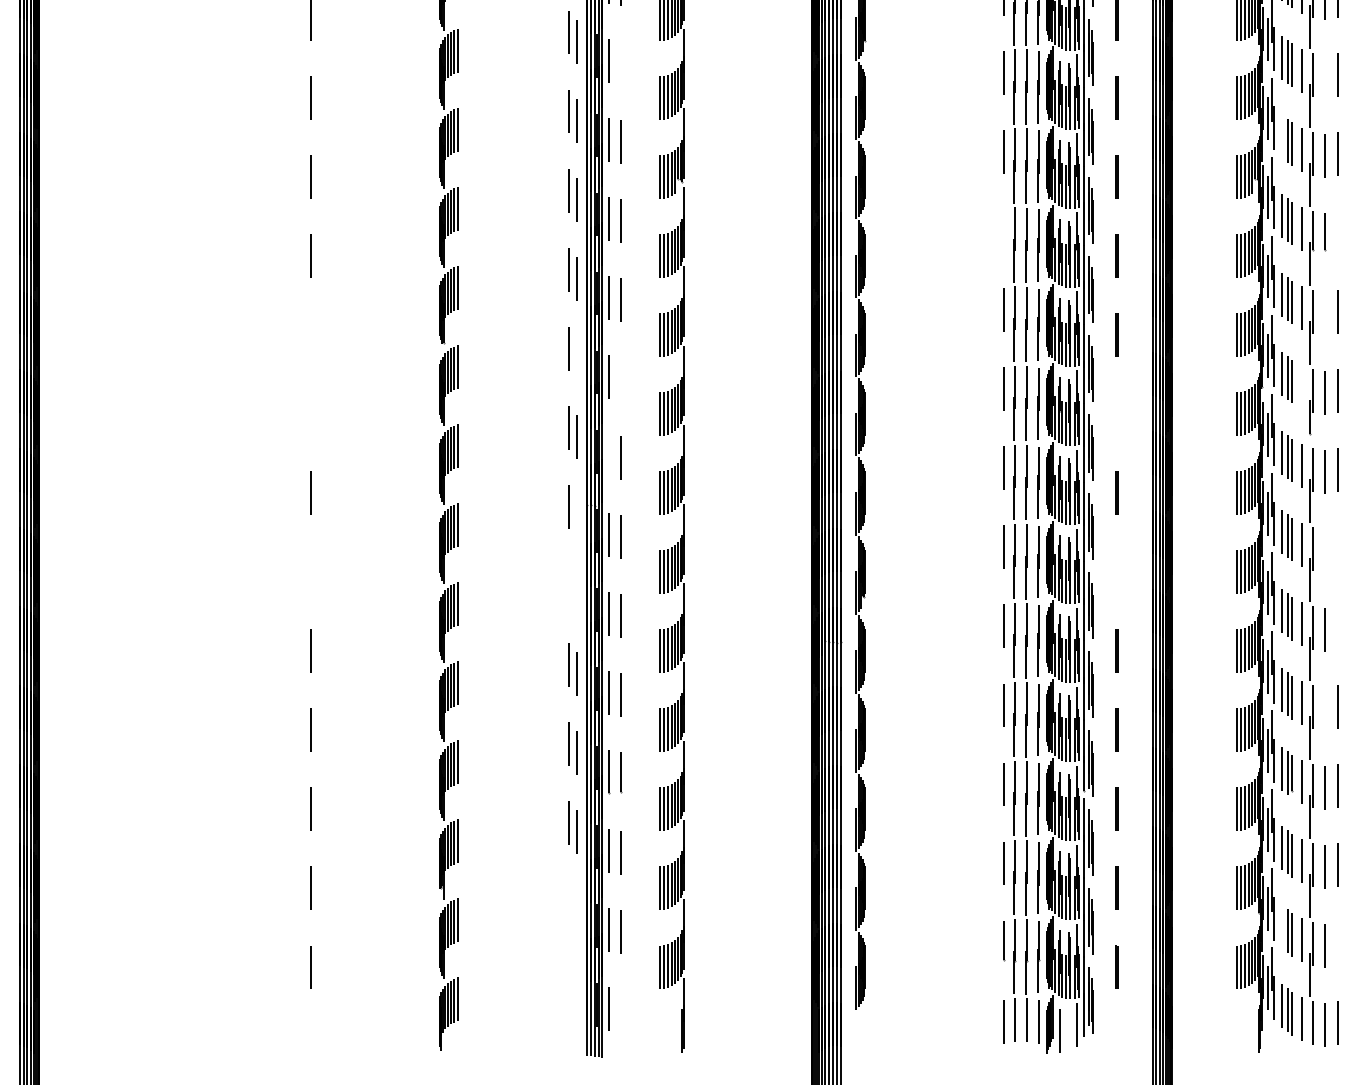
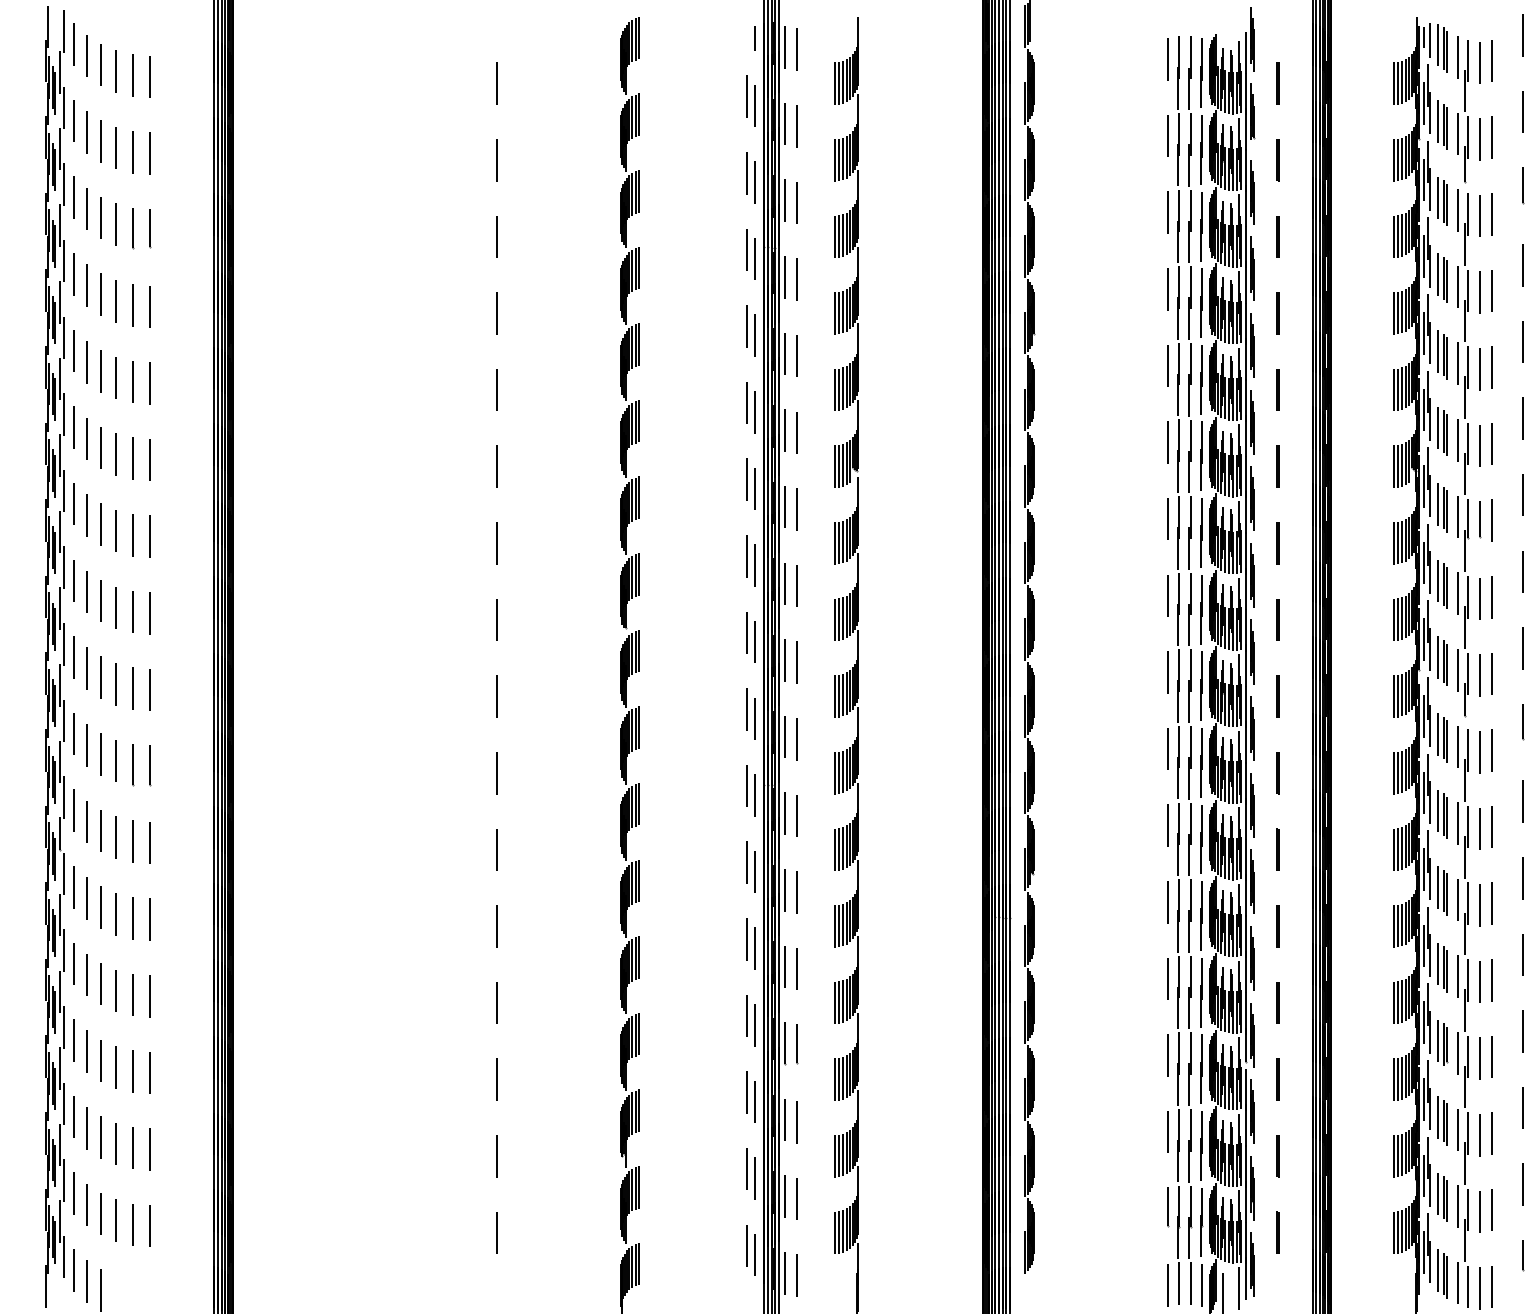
line: (620, 62) -> (796, 355), added
line: (1324, 75) -> (1479, 368), added
line: (1282, 136) -> (1438, 427), added
line: (1003, 230) -> (1167, 518), added
line: (1337, 232) -> (1491, 520), added
line: (1324, 313) -> (1479, 598), added
line: (310, 334) -> (496, 619), added
line: (577, 357) -> (754, 641), added
line: (620, 379) -> (796, 662), added
line: (1302, 386) -> (1457, 669), added
line: (310, 414) -> (496, 696), added
line: (1116, 414) -> (1277, 696), added
line: (608, 455) -> (785, 736), added
line: (577, 516) -> (754, 795), added
line: (1337, 548) -> (1491, 826), added
line: (1324, 550) -> (1479, 828), added
line: (310, 572) -> (496, 849), added
line: (1116, 572) -> (1277, 849), added
part: (572, 589) -> (750, 866), added
line: (1337, 627) -> (1491, 903), added
line: (1324, 708) -> (1479, 981), added
part: (572, 906) -> (750, 1173), added
line: (1282, 926) -> (1438, 1193), added
line: (1337, 943) -> (1491, 1209), added
part: (572, 985) -> (750, 1250), added
line: (620, 1011) -> (796, 1275), added

